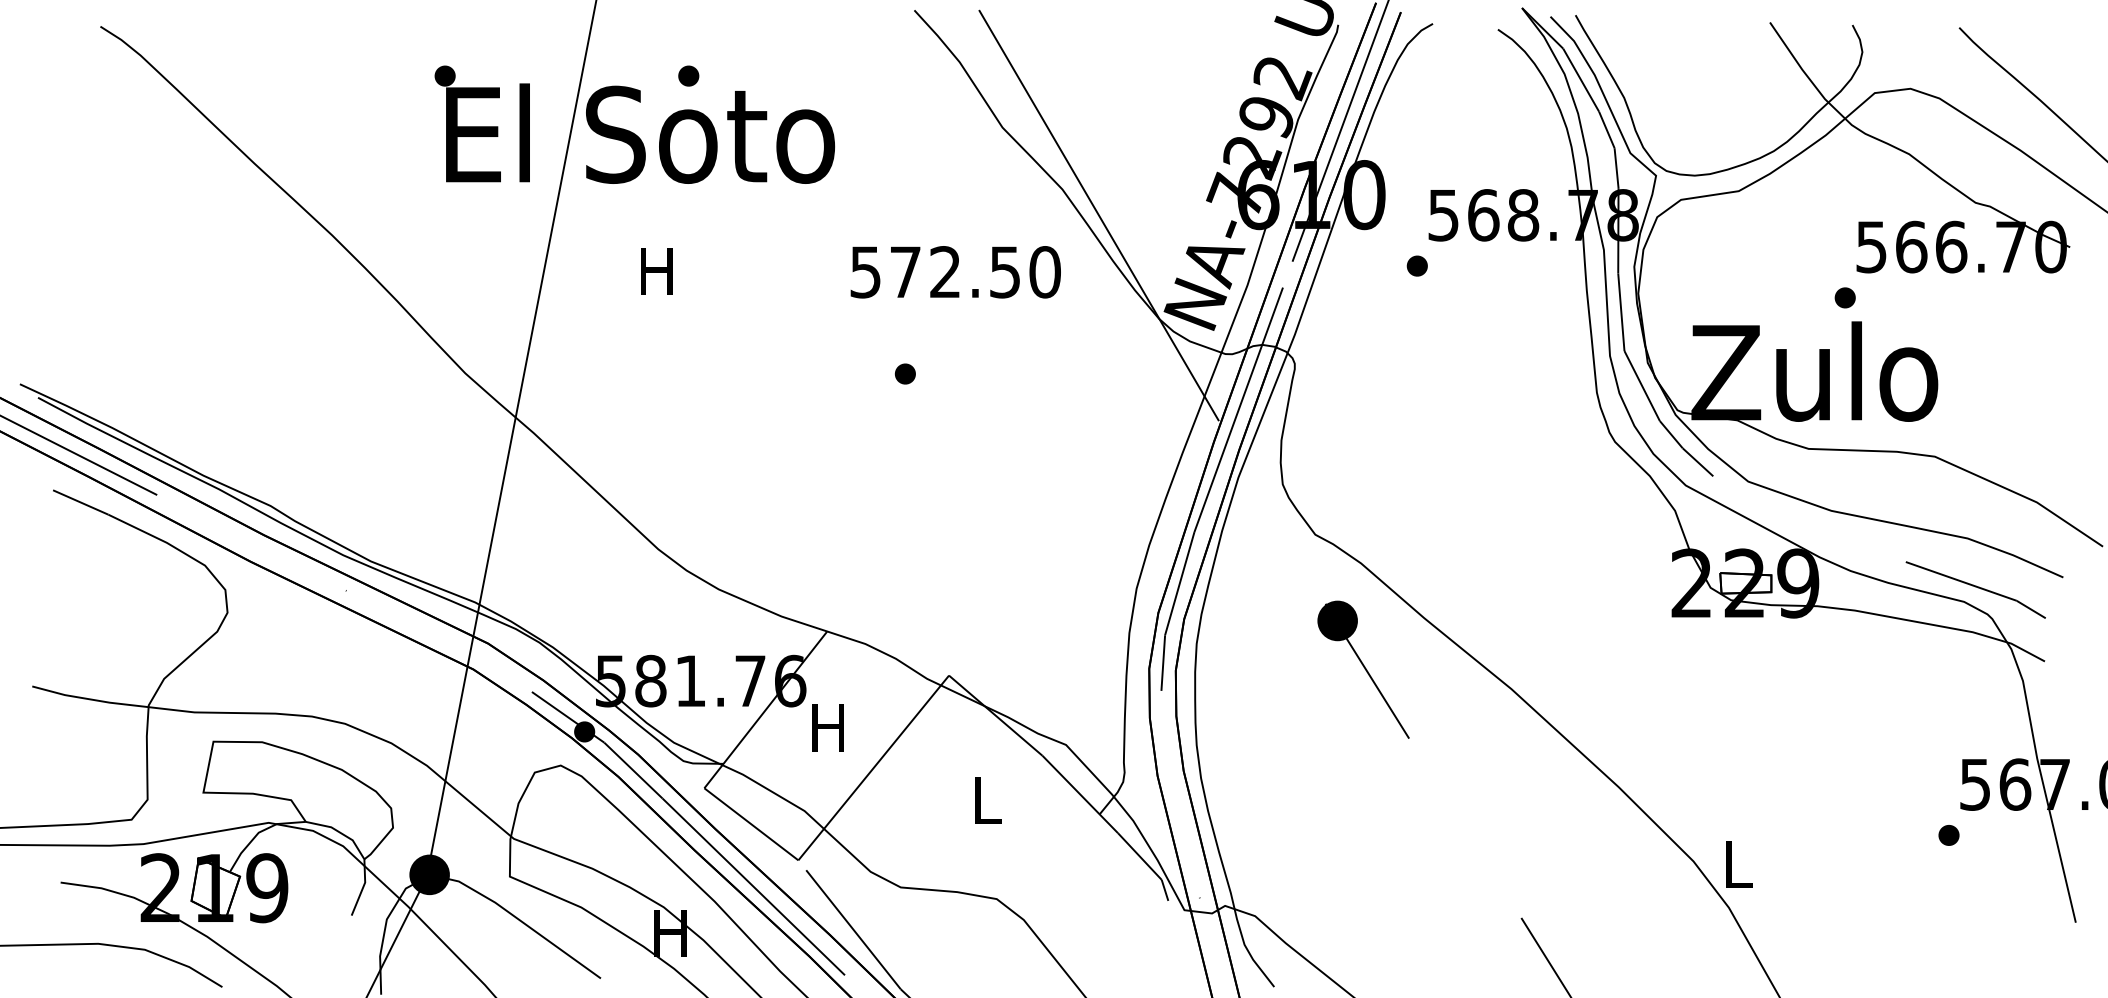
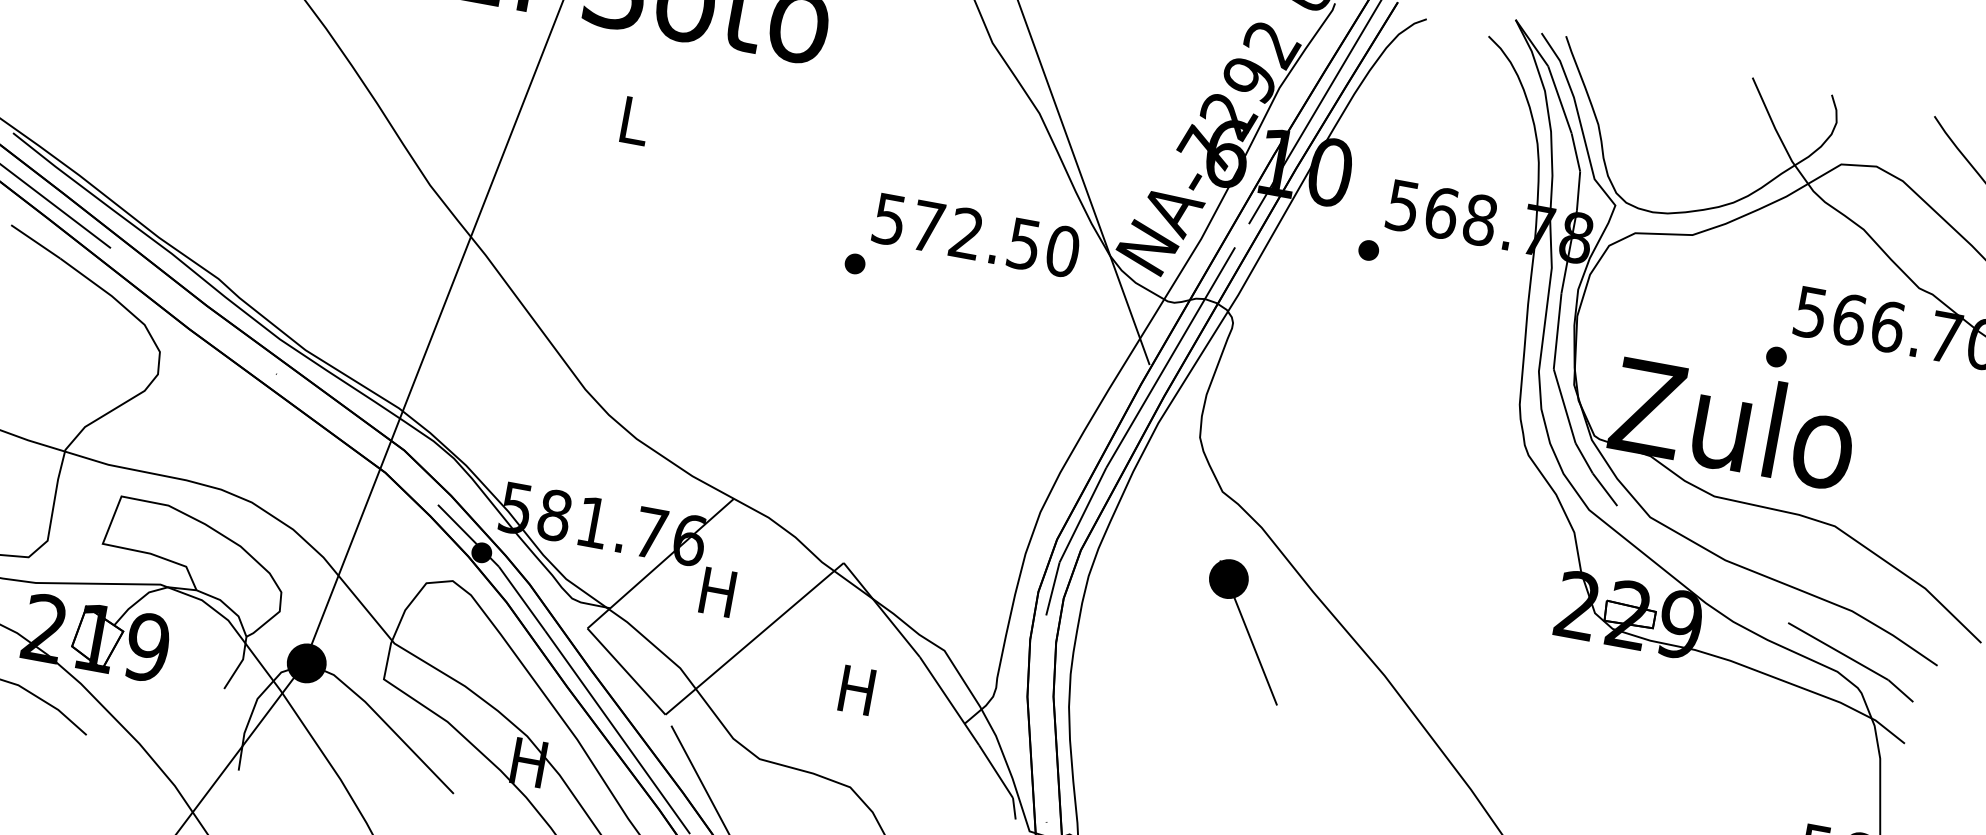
text: (656, 271) -> (632, 120), H -> L
text: (955, 272) -> (976, 235), moved
text: (985, 800) -> (856, 690), L -> H

